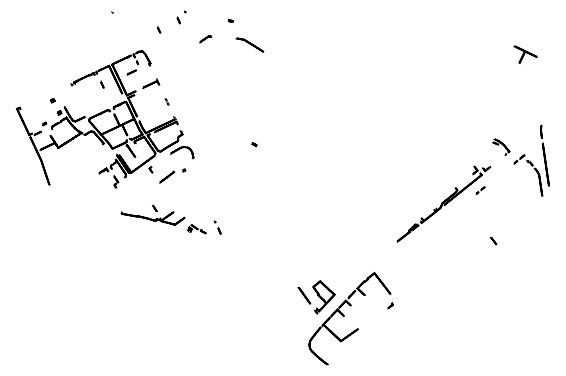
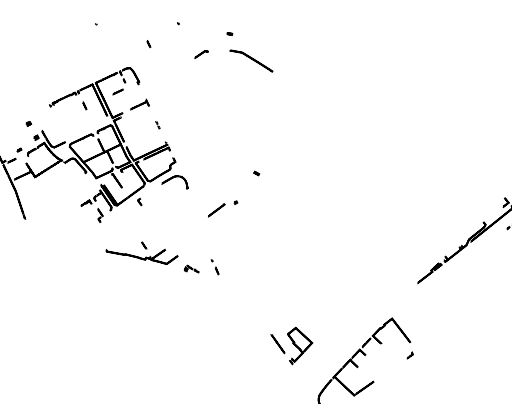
part: (178, 20) -> (170, 33), removed
part: (249, 44) -> (250, 60), size x1.4
part: (172, 175) -> (222, 208), moved
part: (196, 229) -> (191, 269), size x0.7
part: (316, 297) -> (291, 346), moved

